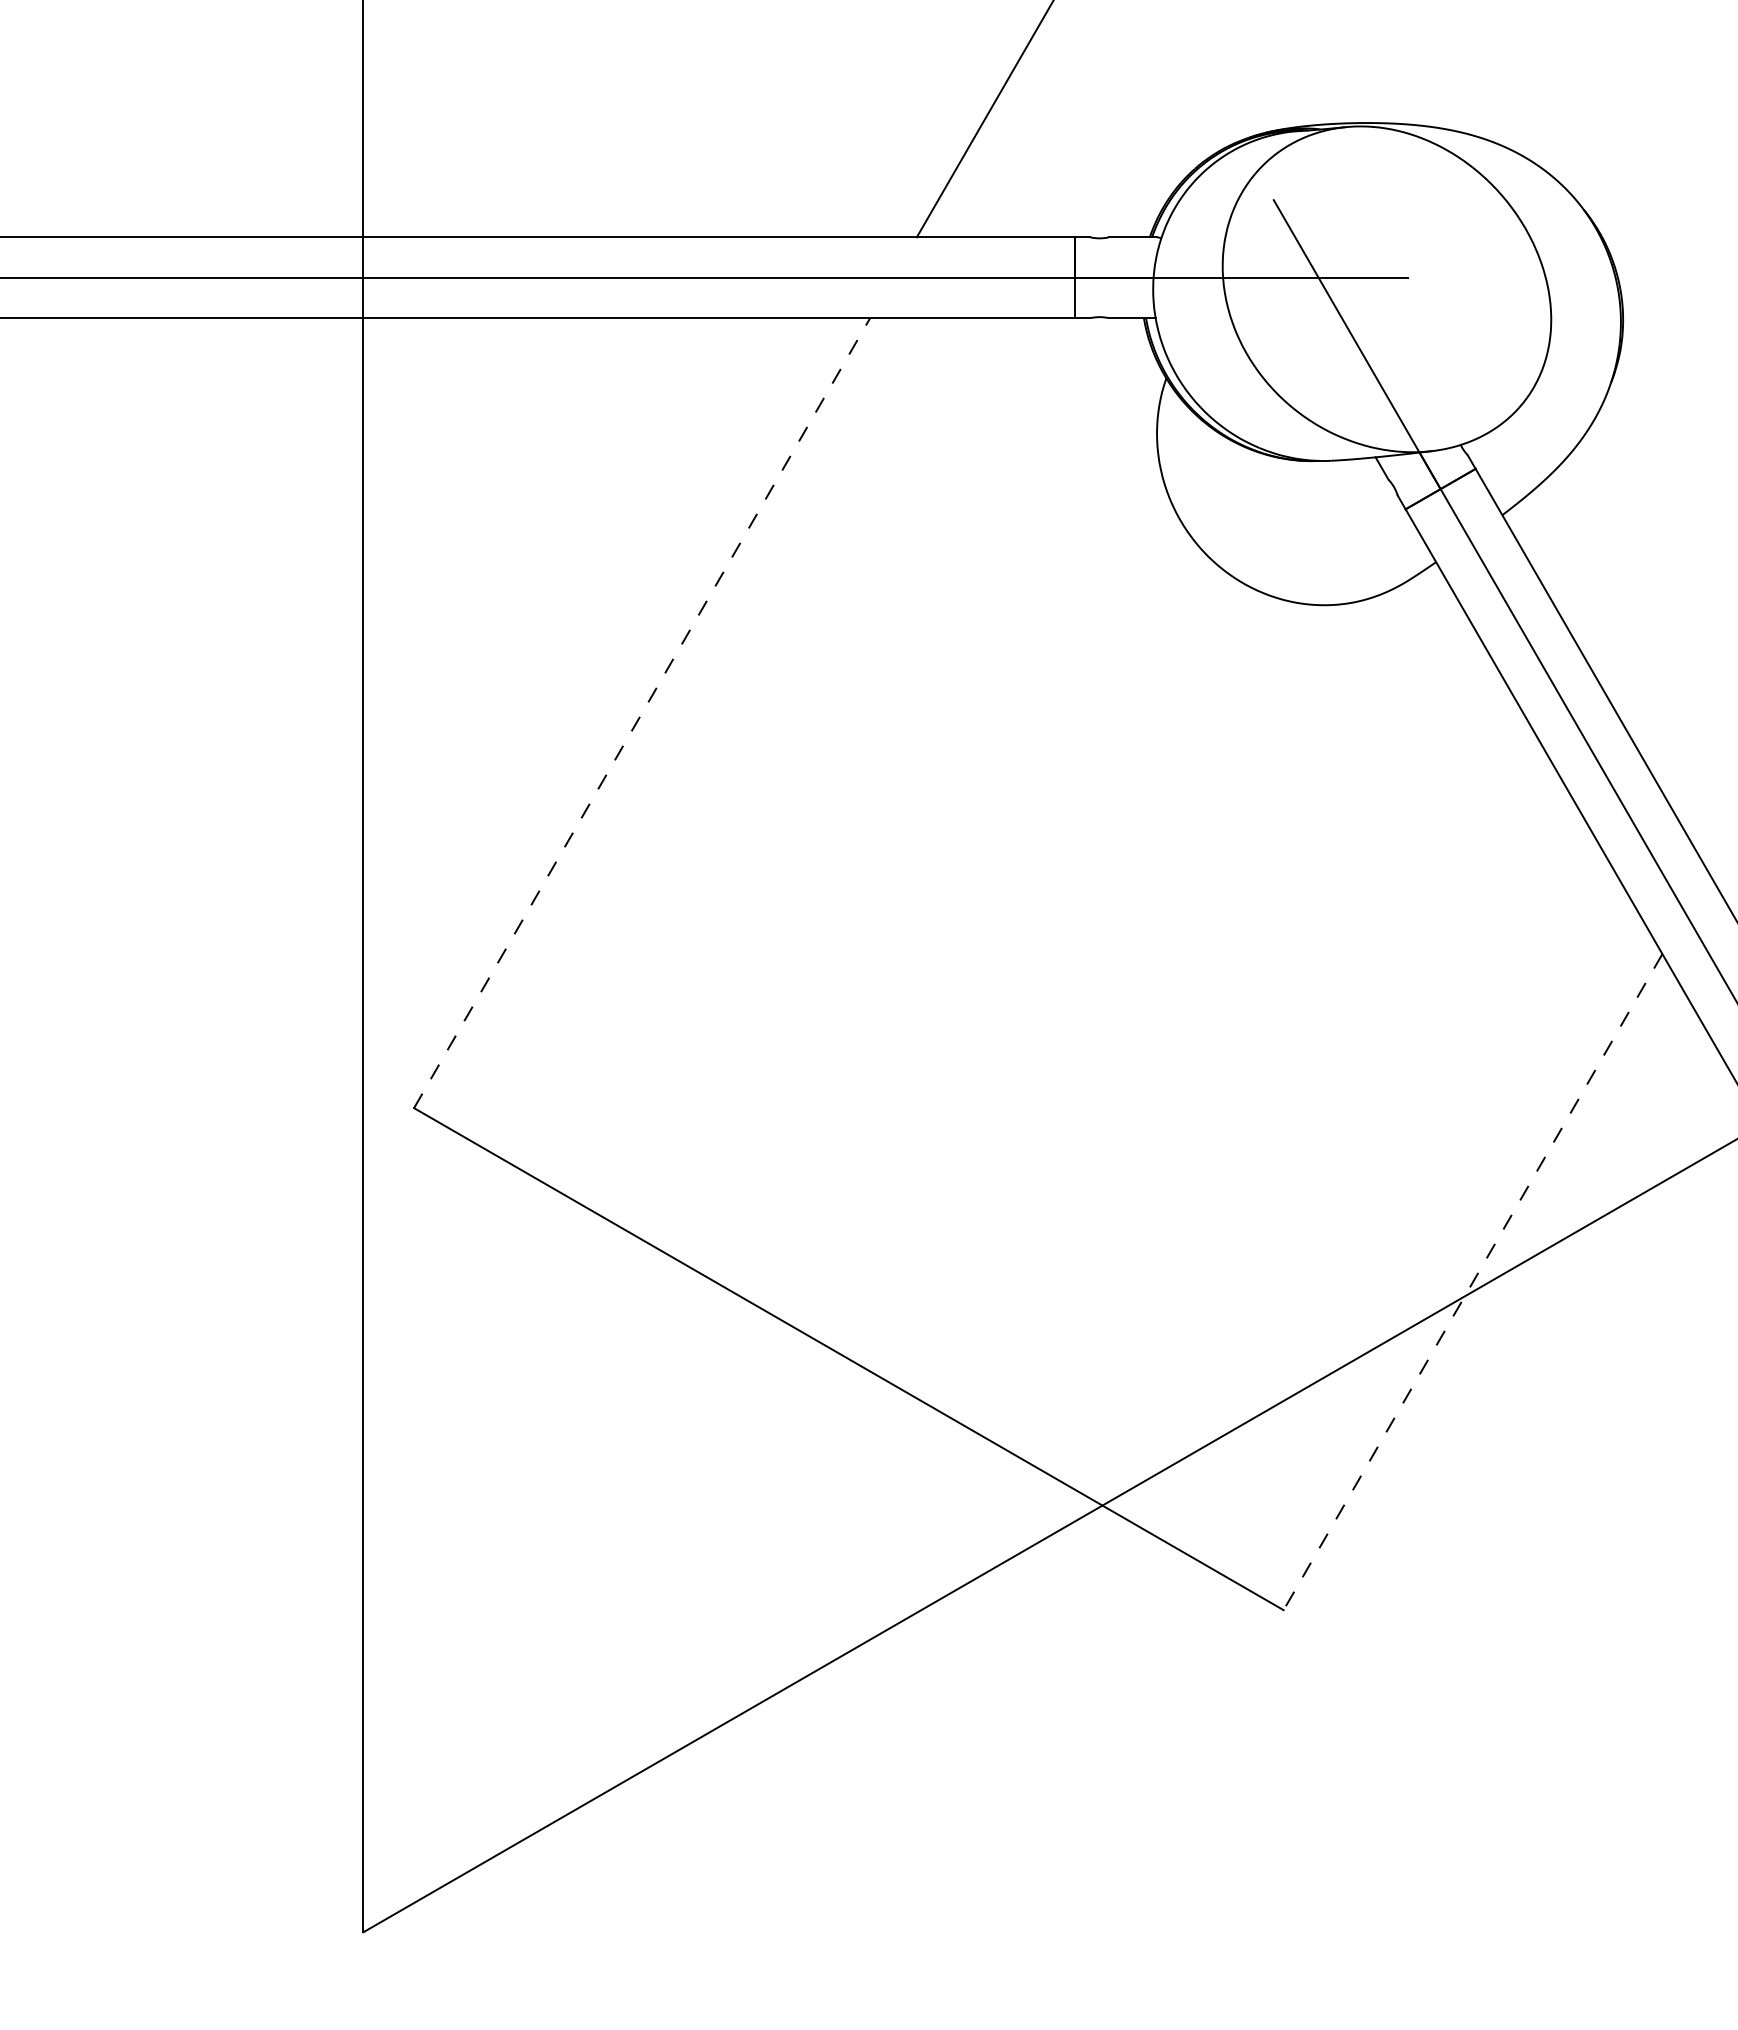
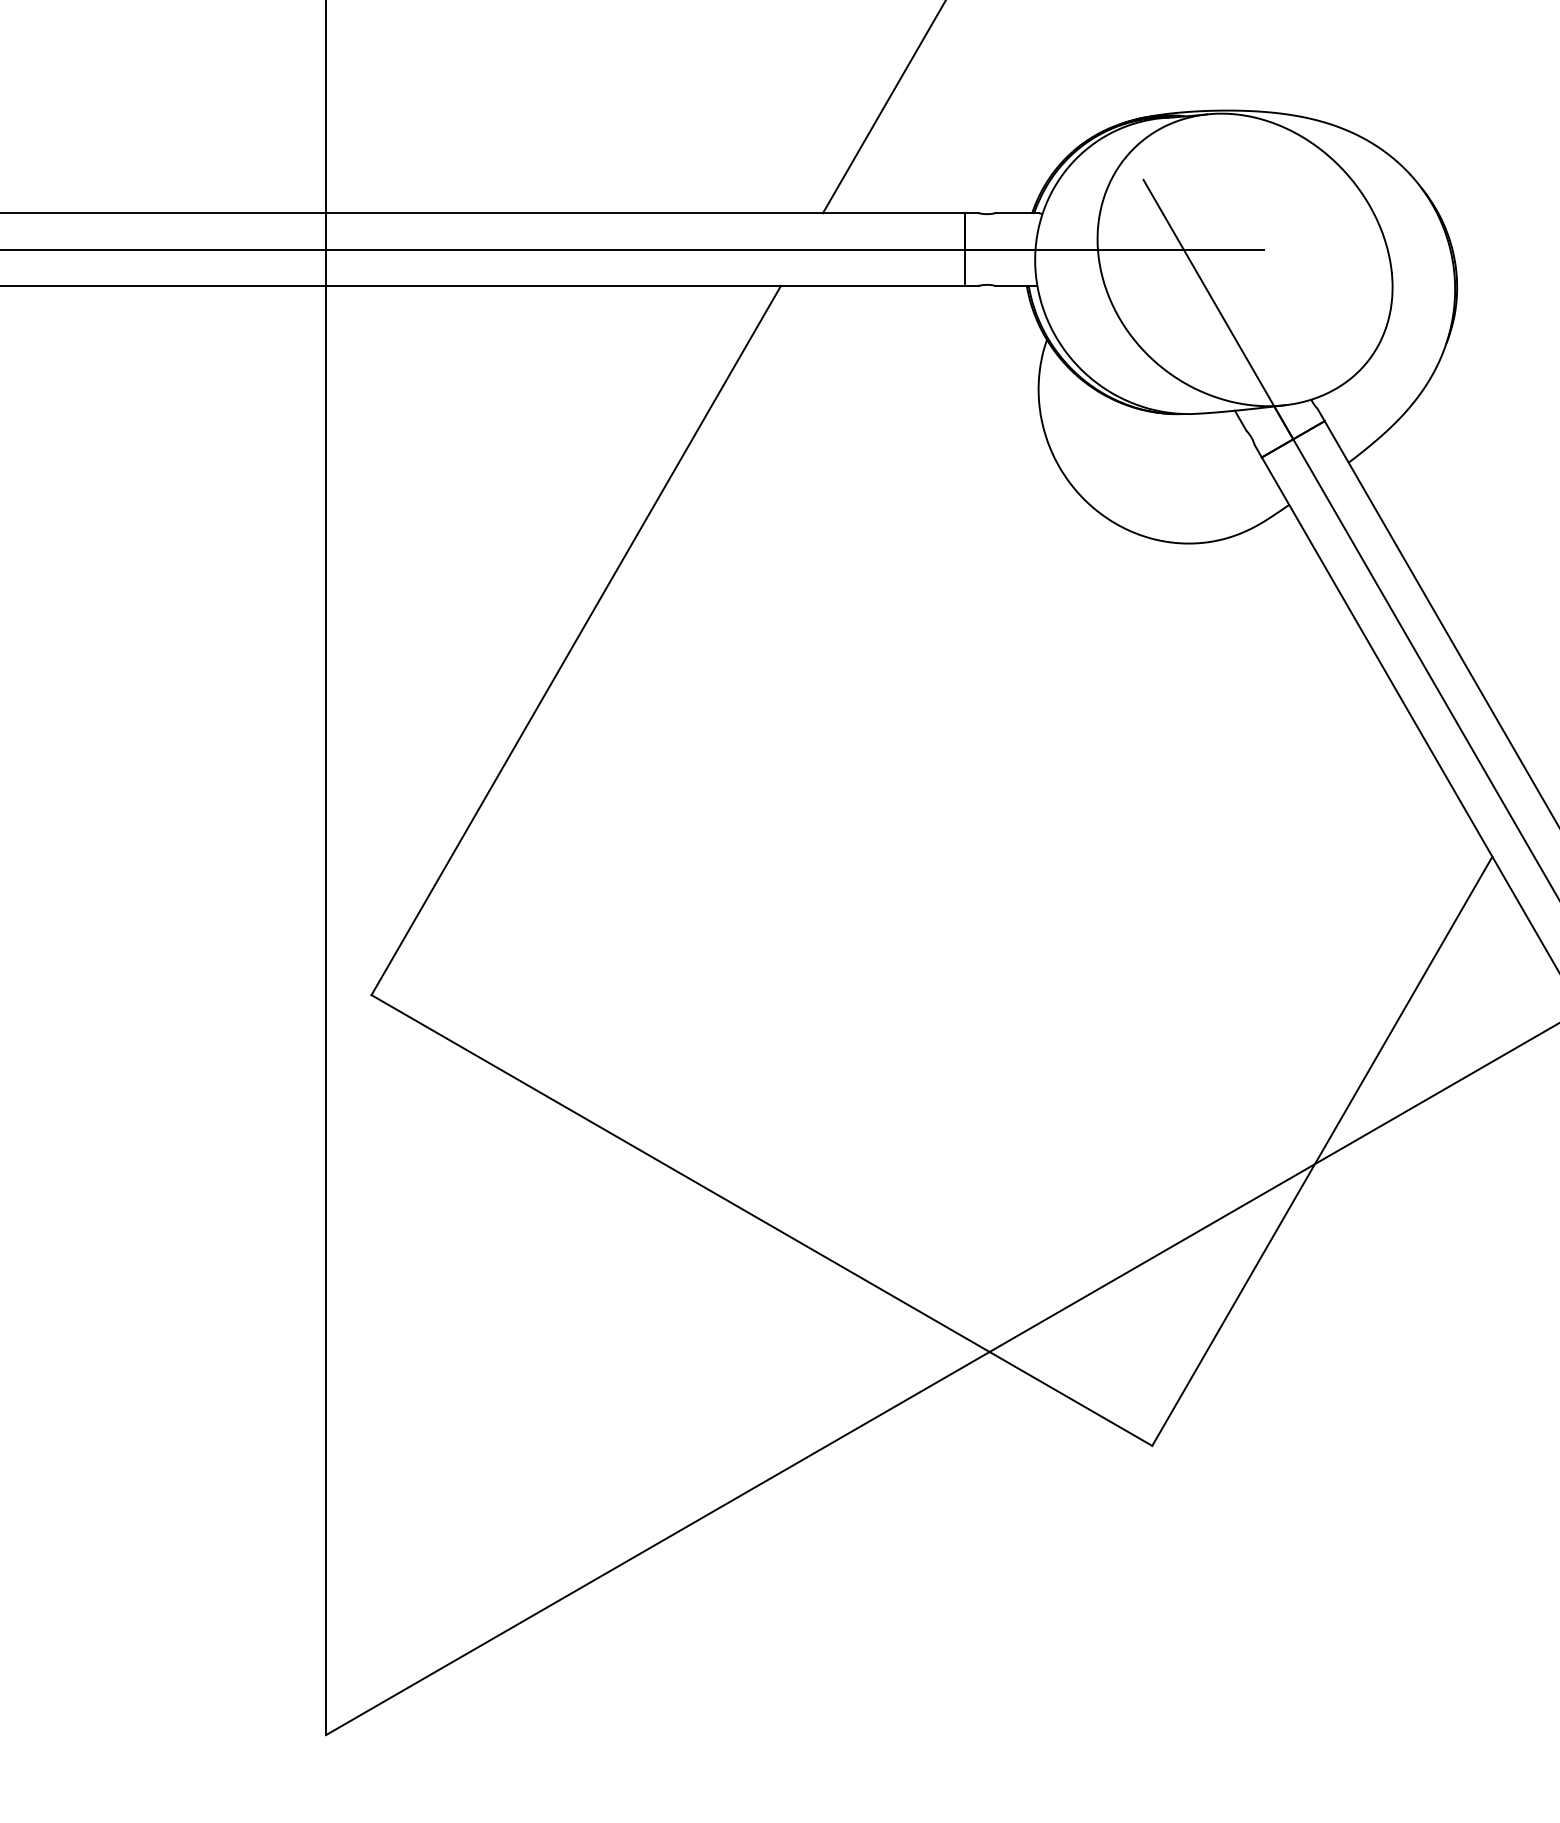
line: (642, 712) -> (576, 639), dashed -> solid
line: (1473, 1282) -> (1322, 1151), dashed -> solid

